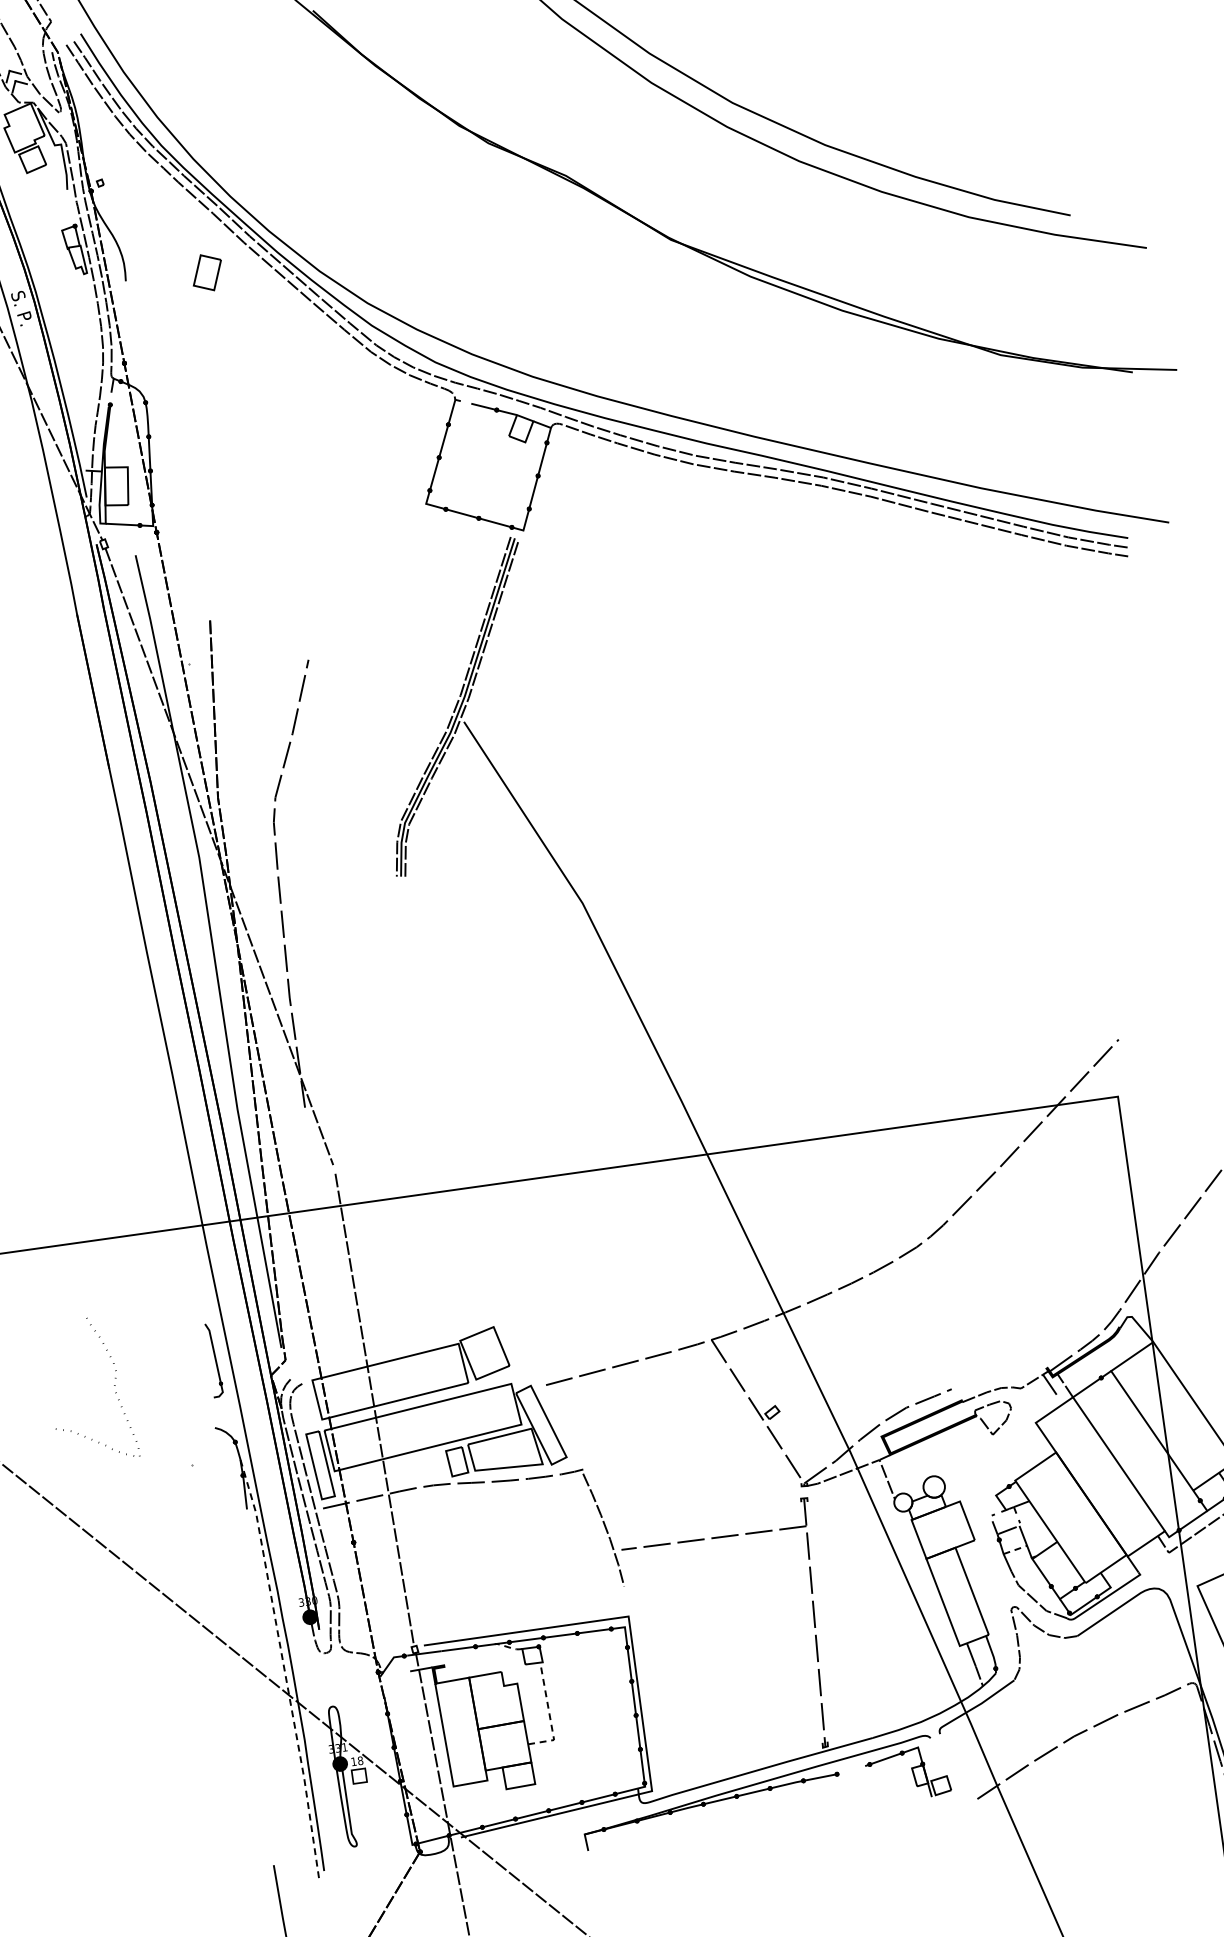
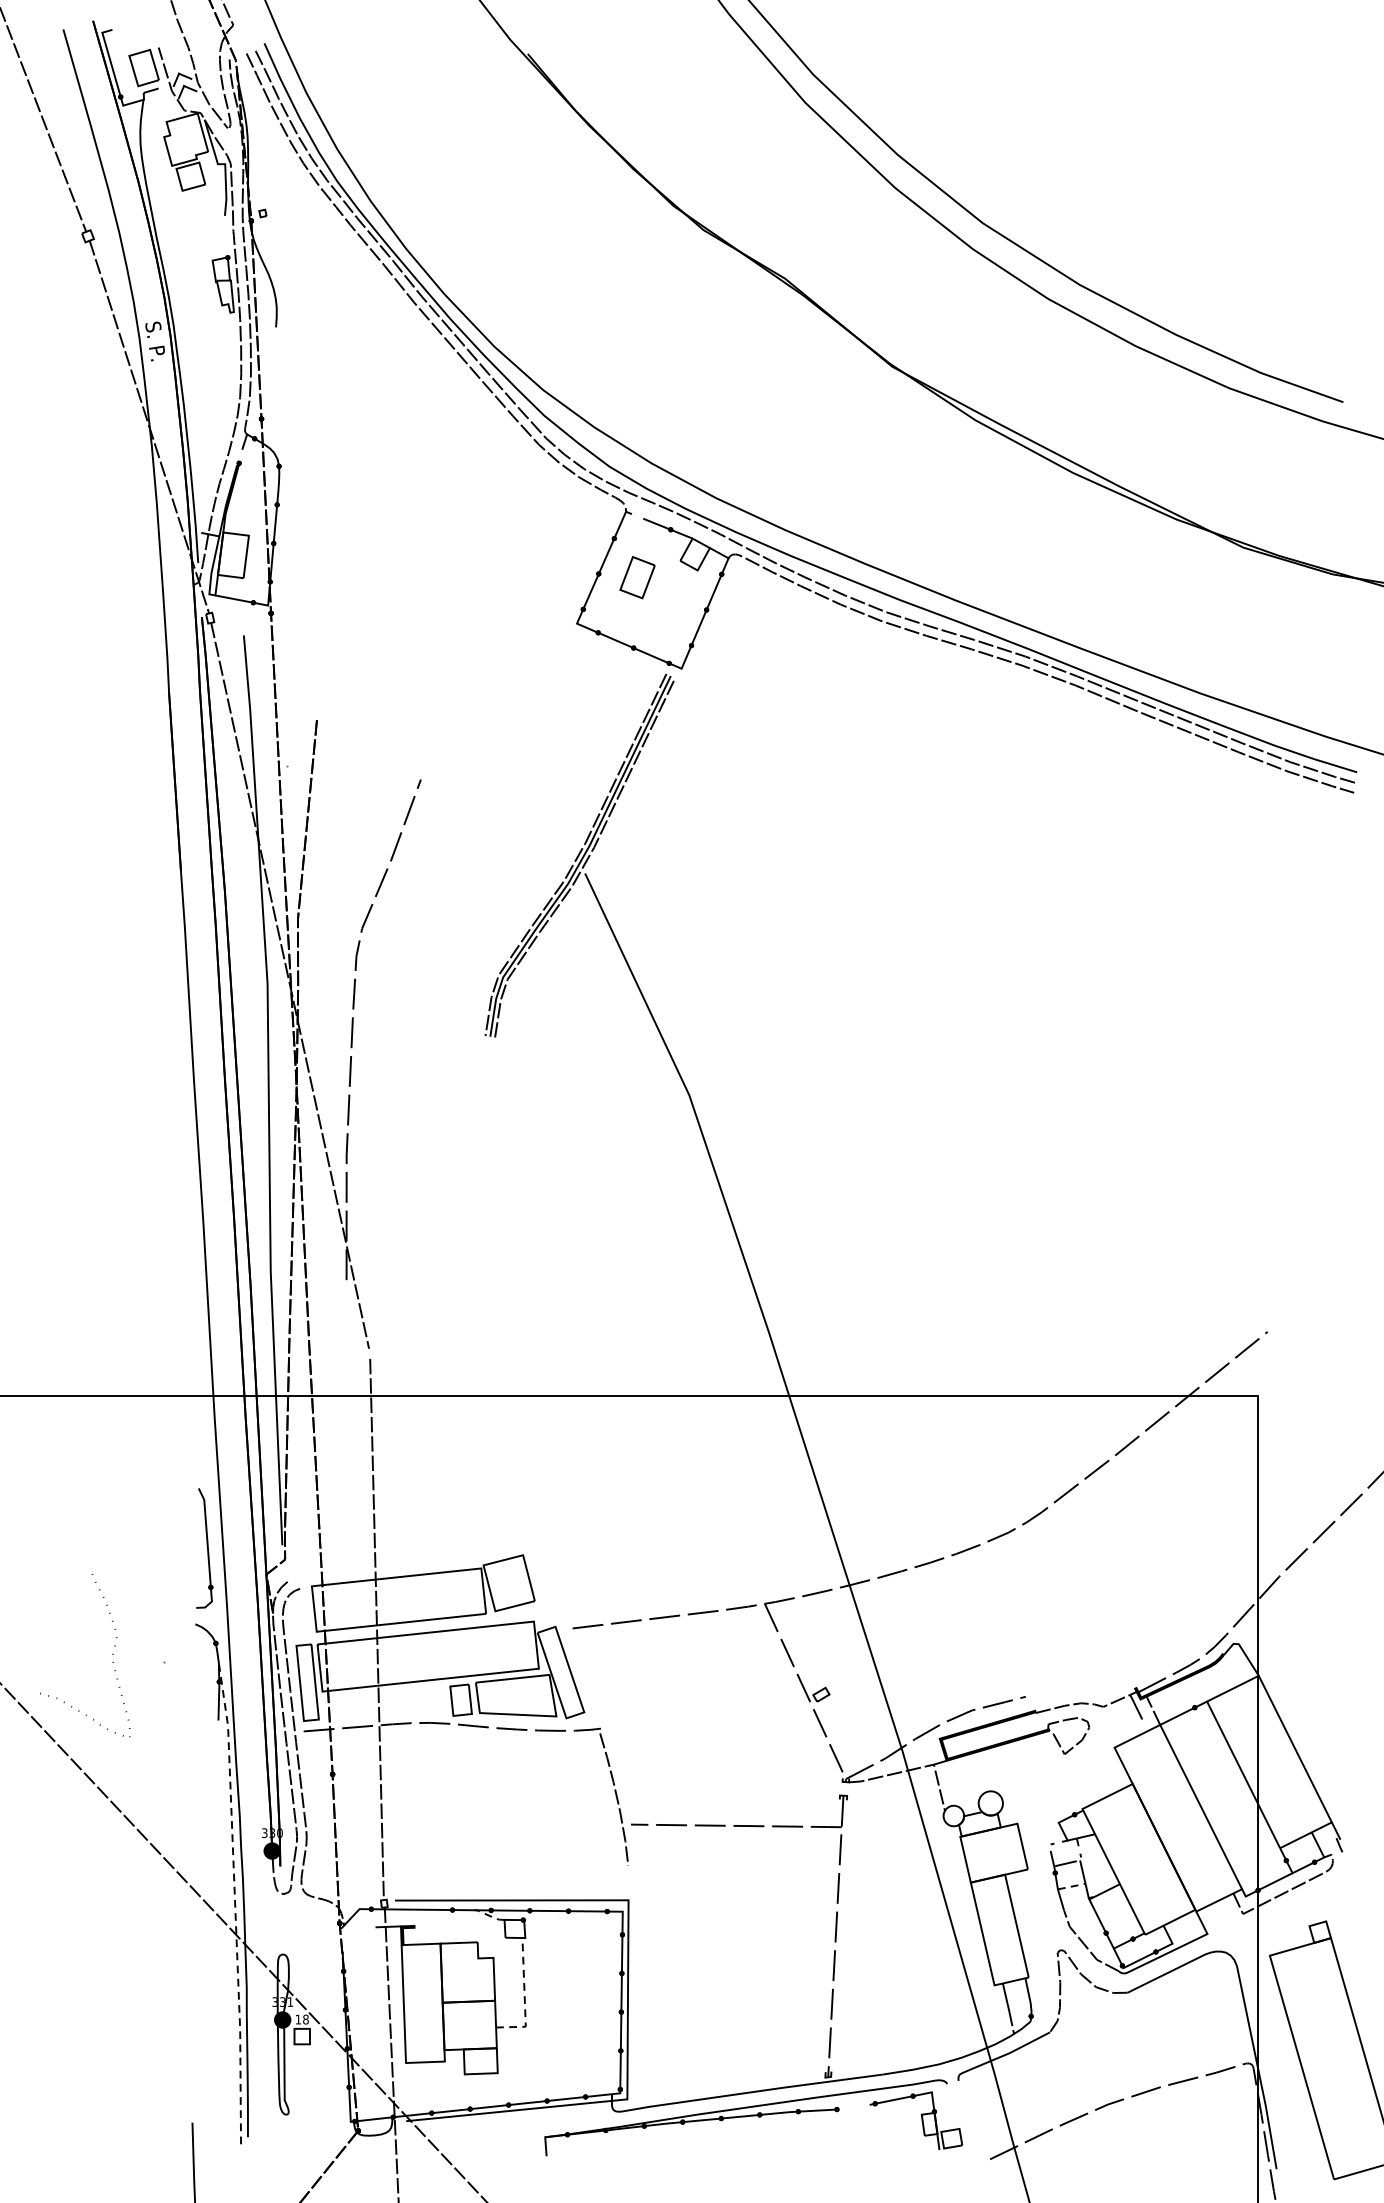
part: (207, 272) -> (637, 577), moved
part: (213, 1360) -> (204, 1548), size x1.43
curve: (114, 1385) -> (112, 1654), moved

